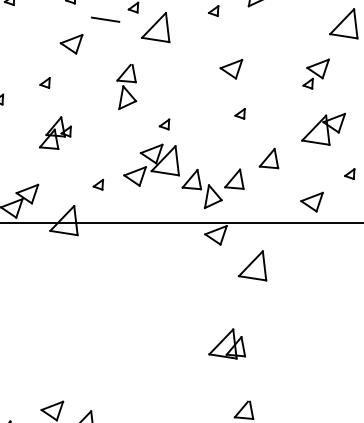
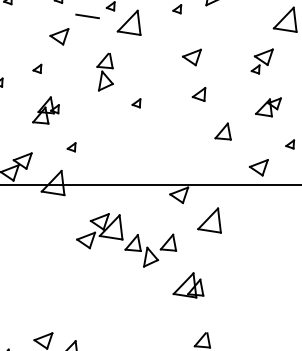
part: (240, 113) -> (199, 94), size x1.6
part: (323, 129) -> (268, 107), size x0.7
part: (183, 176) -> (126, 240), moved
part: (98, 184) -> (71, 147), moved

